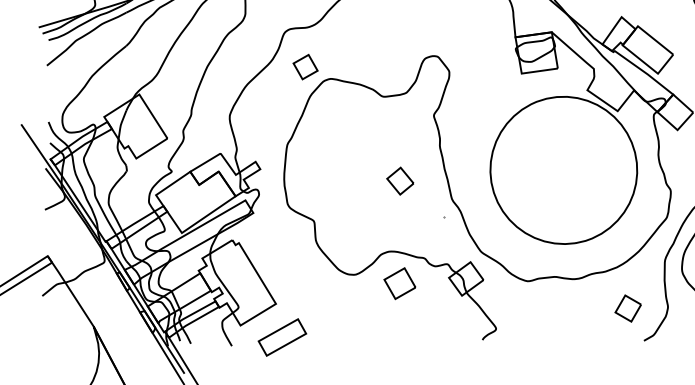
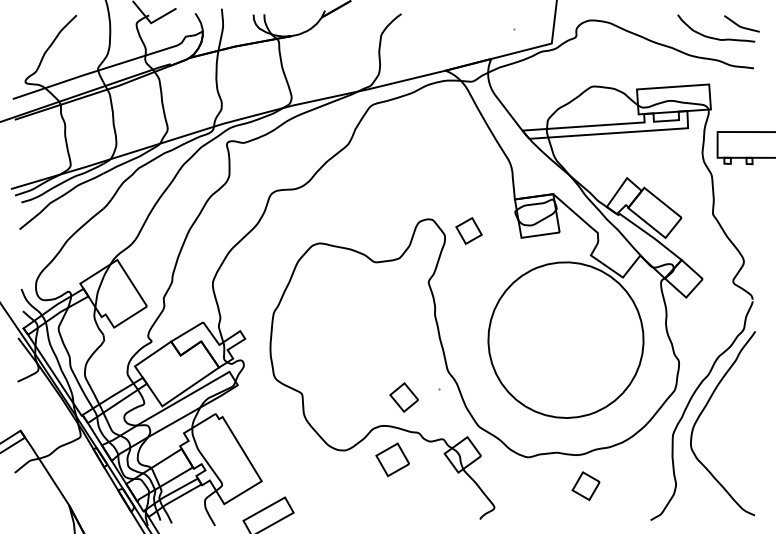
part: (305, 66) -> (468, 230), moved
part: (399, 181) -> (403, 397), moved
part: (627, 308) -> (585, 486), moved

